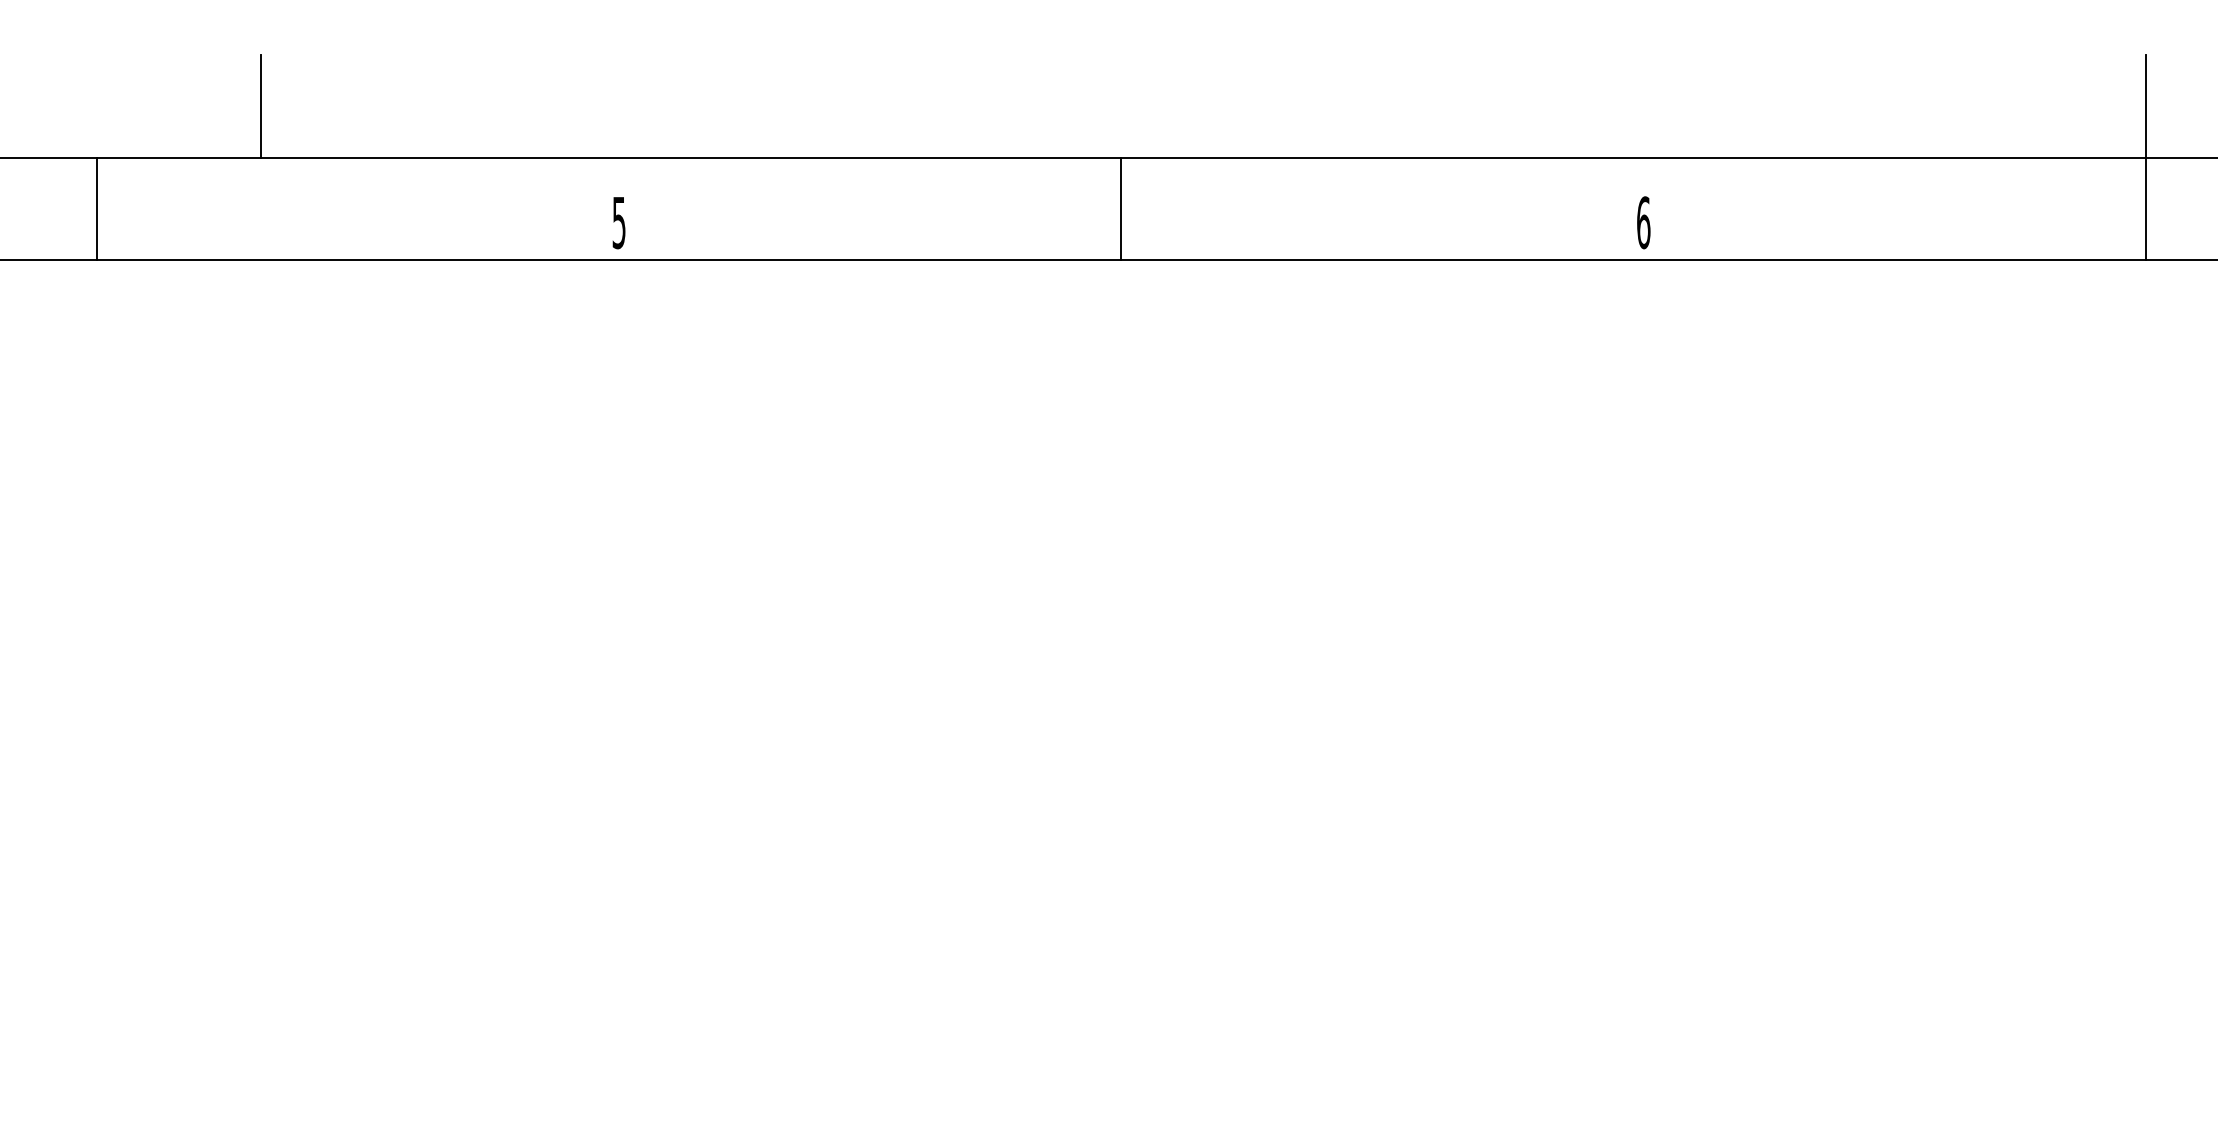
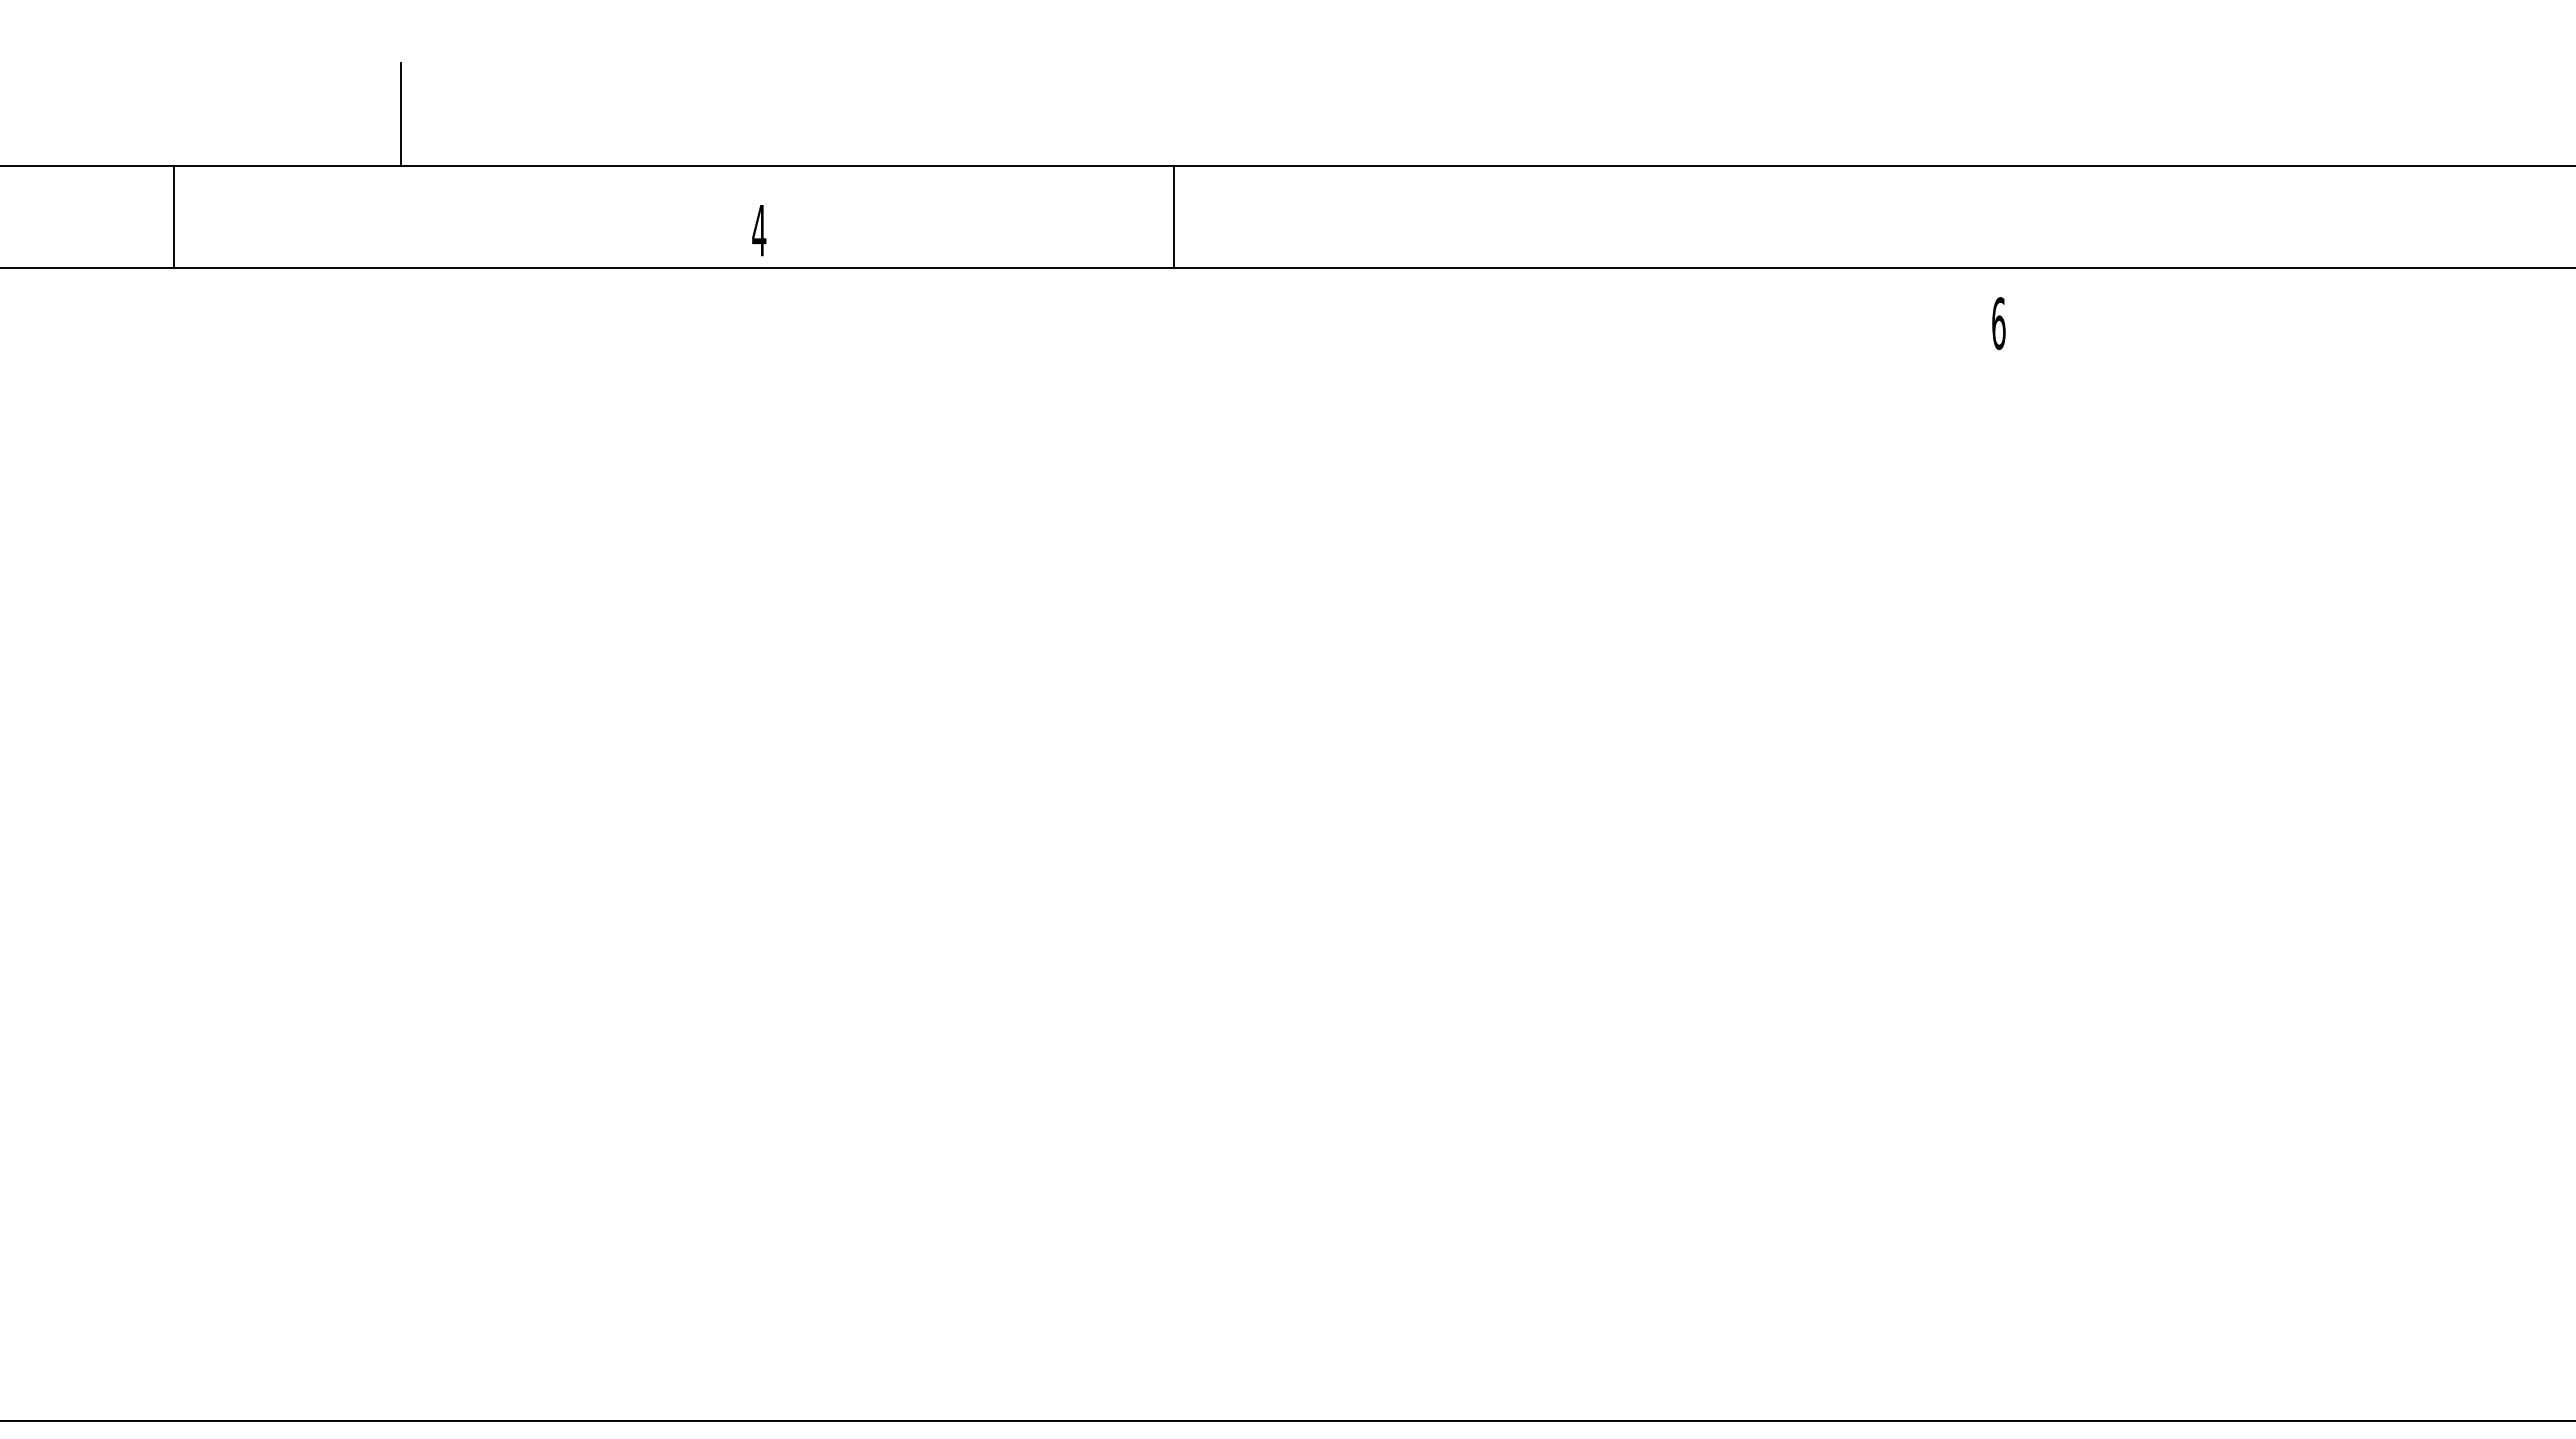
line: (2145, 157) -> (2285, 165), removed
line: (96, 208) -> (173, 216), moved
line: (1121, 208) -> (1174, 216), moved
text: (1643, 222) -> (1998, 323), moved
text: (619, 223) -> (759, 231), 5 -> 4

